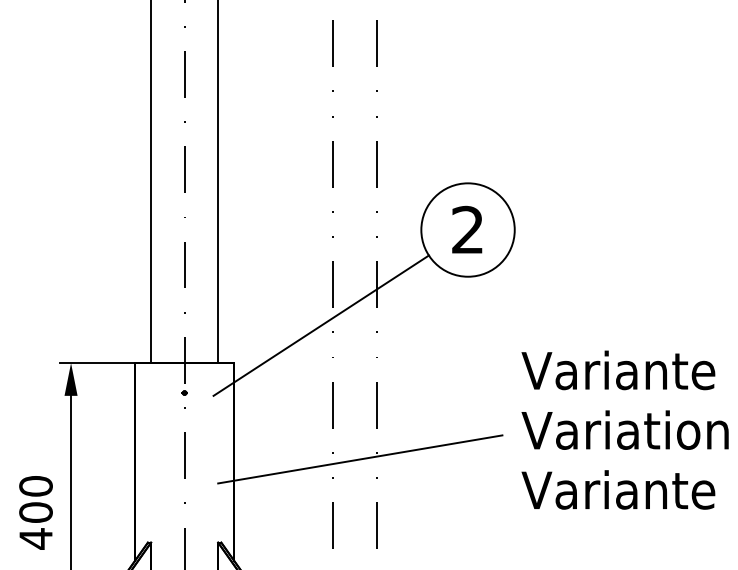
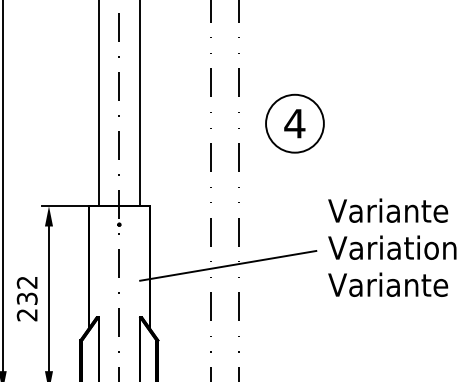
text: (467, 229) -> (294, 123), 2 -> 4
line: (320, 324) -> (203, 182), removed
text: (34, 512) -> (26, 298), 400 -> 232

